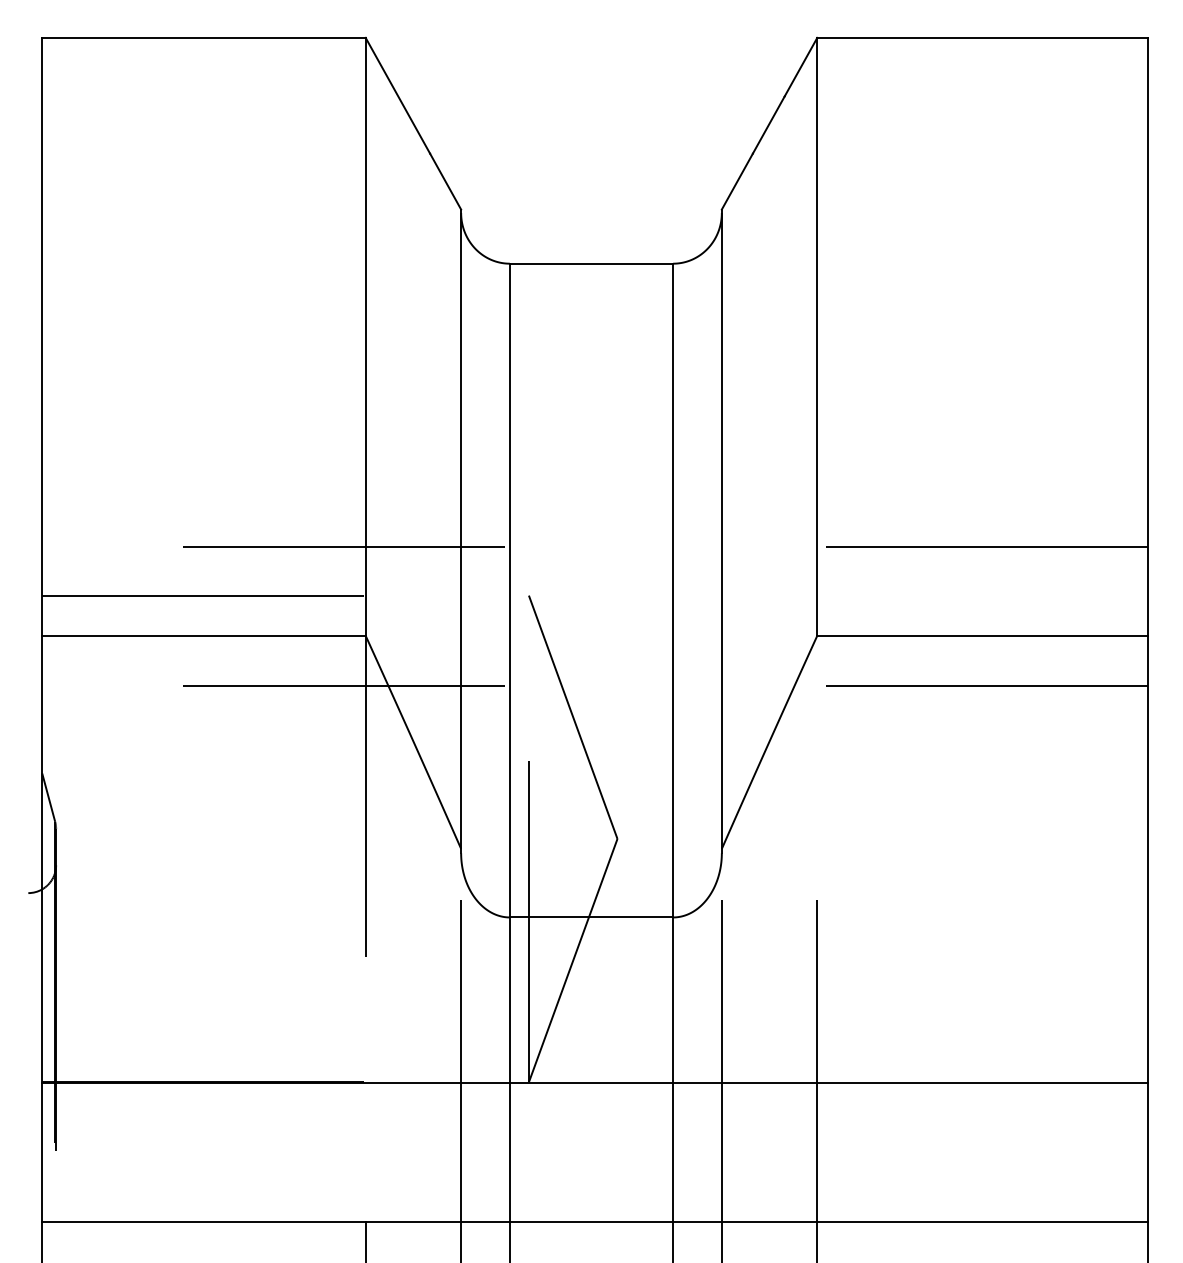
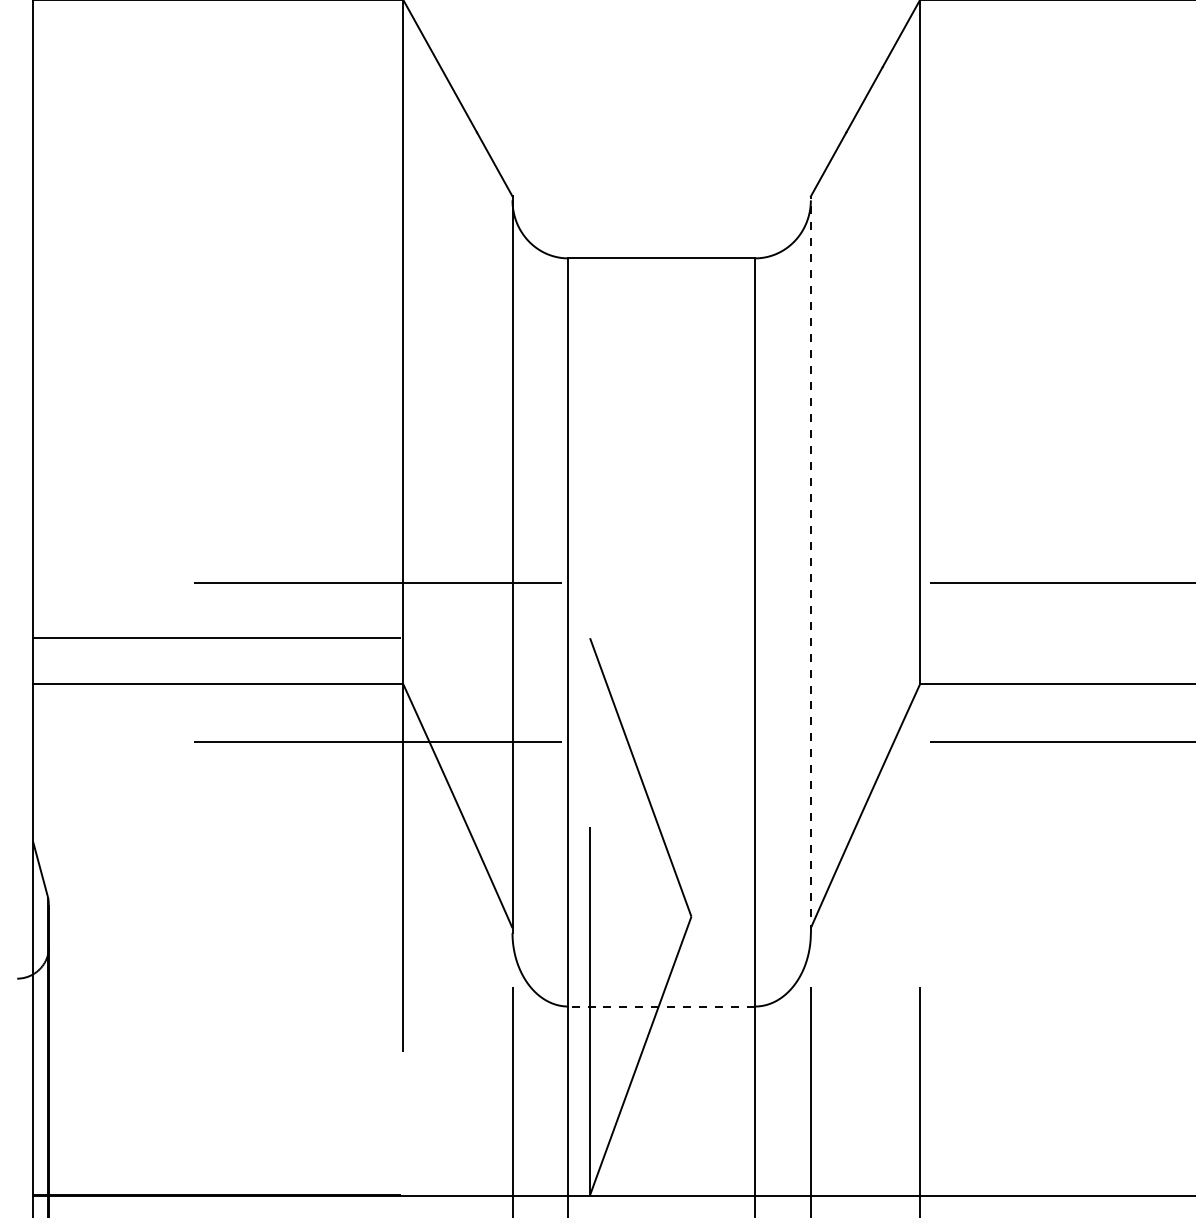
line: (721, 531) -> (810, 564), solid -> dashed
line: (591, 917) -> (661, 1006), solid -> dashed

